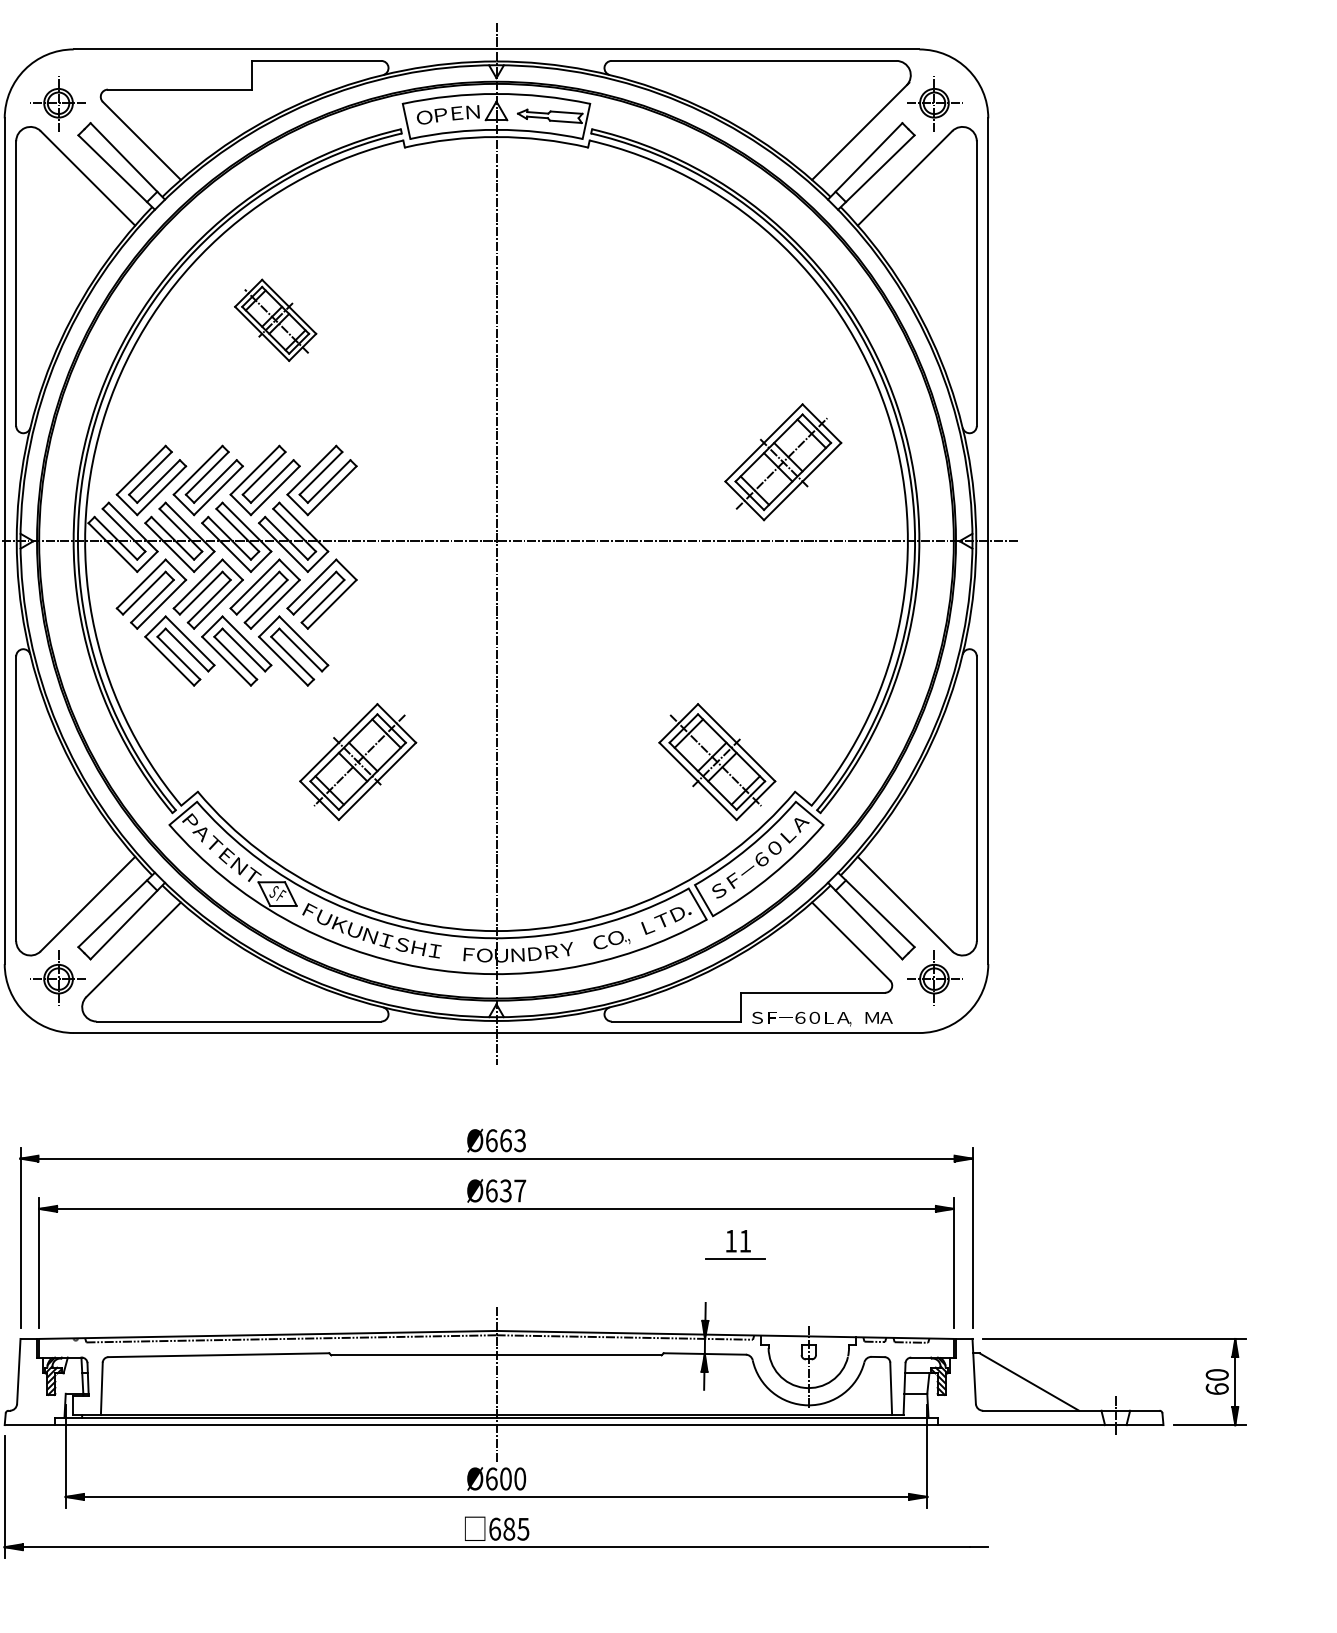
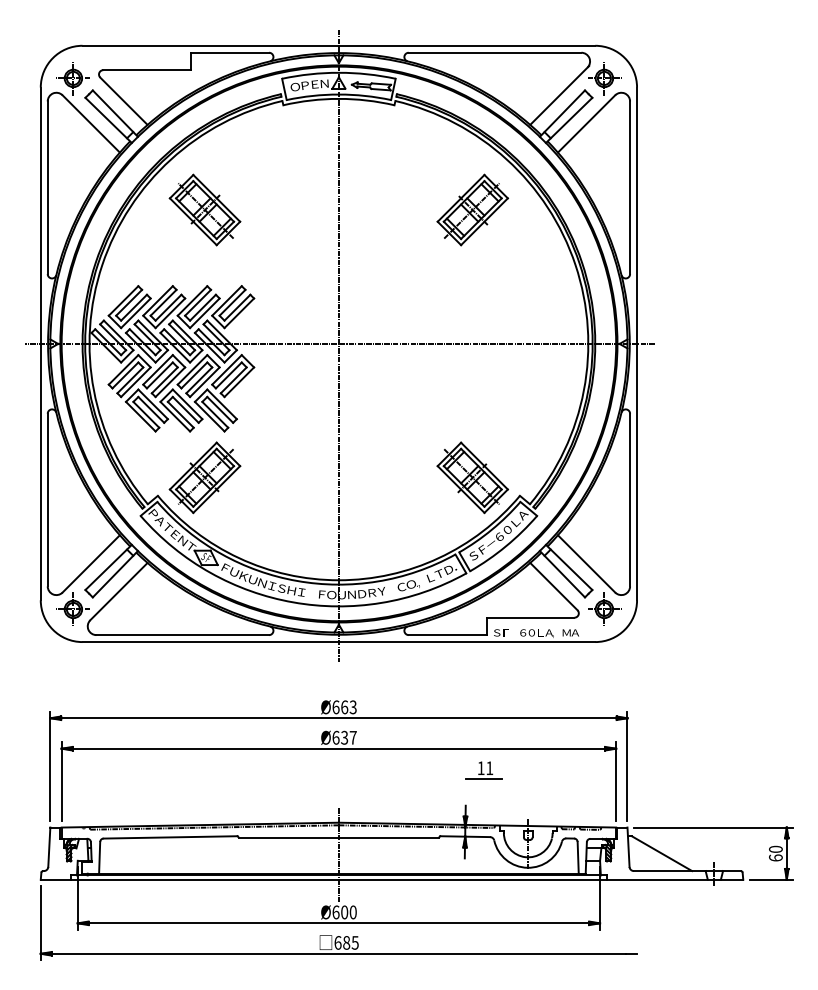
part: (274, 319) -> (204, 209), size x1.43
part: (782, 461) -> (472, 209), moved
part: (357, 761) -> (204, 477), moved

